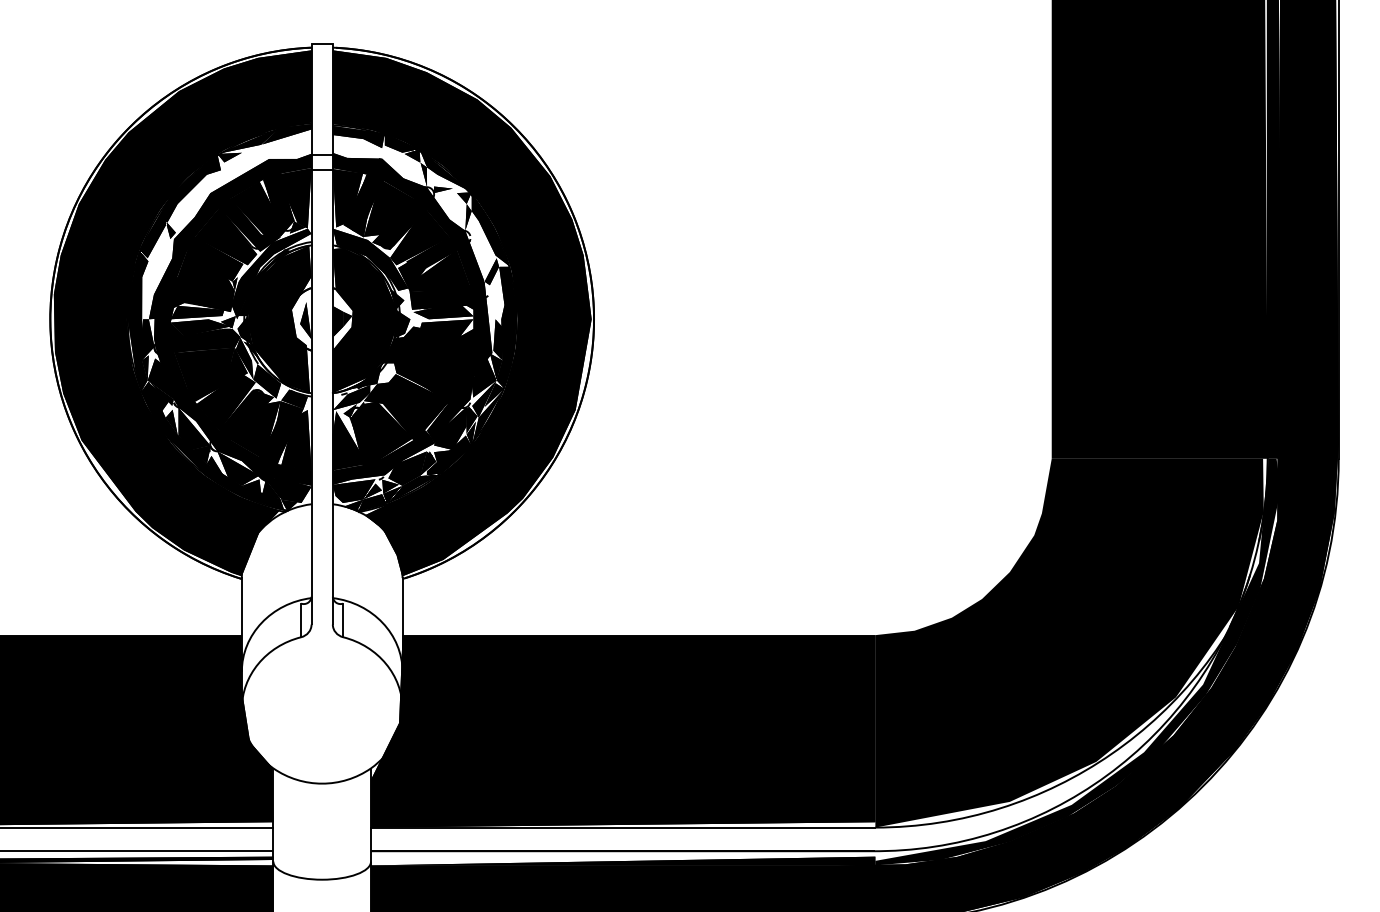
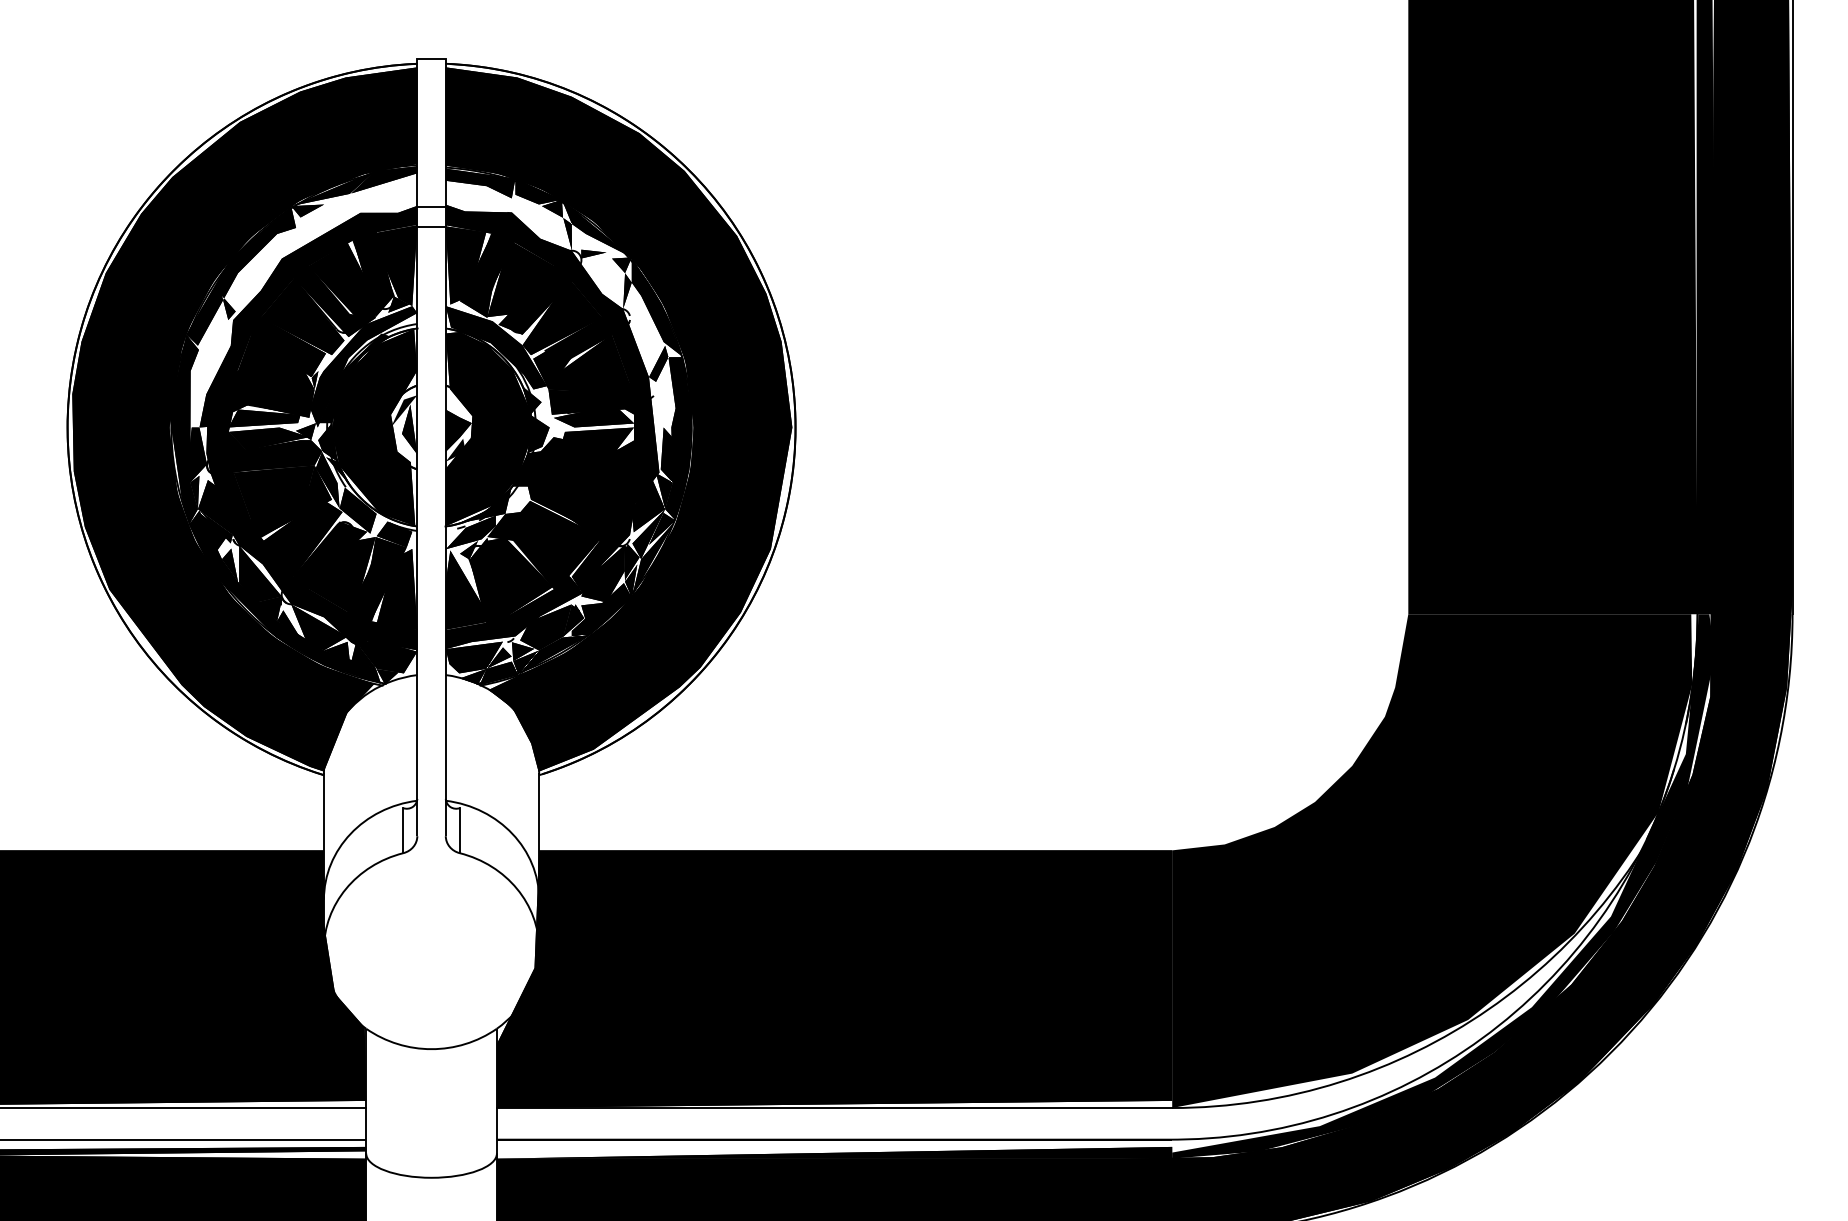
fill: (301, 307) -> (403, 411), added
fill: (340, 335) -> (455, 449), added

